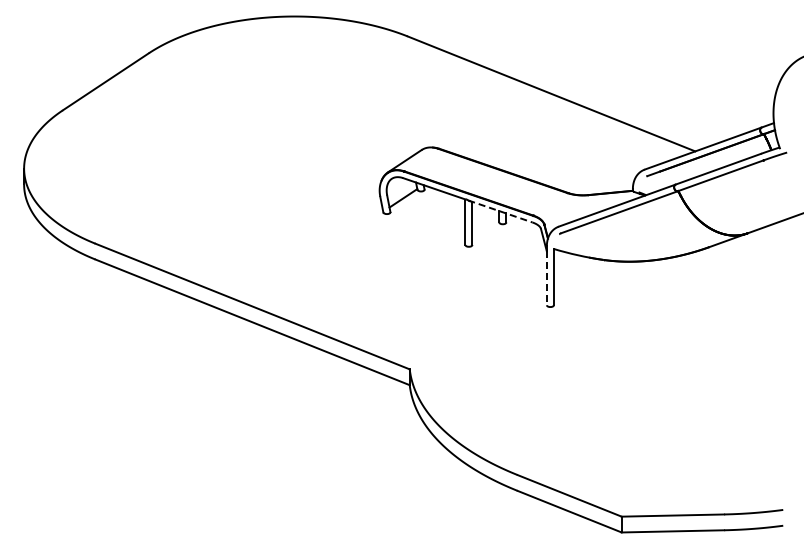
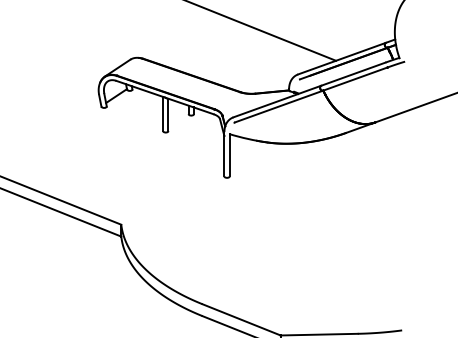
line: (500, 211) -> (189, 105), dashed -> solid
line: (546, 278) -> (224, 156), dashed -> solid

